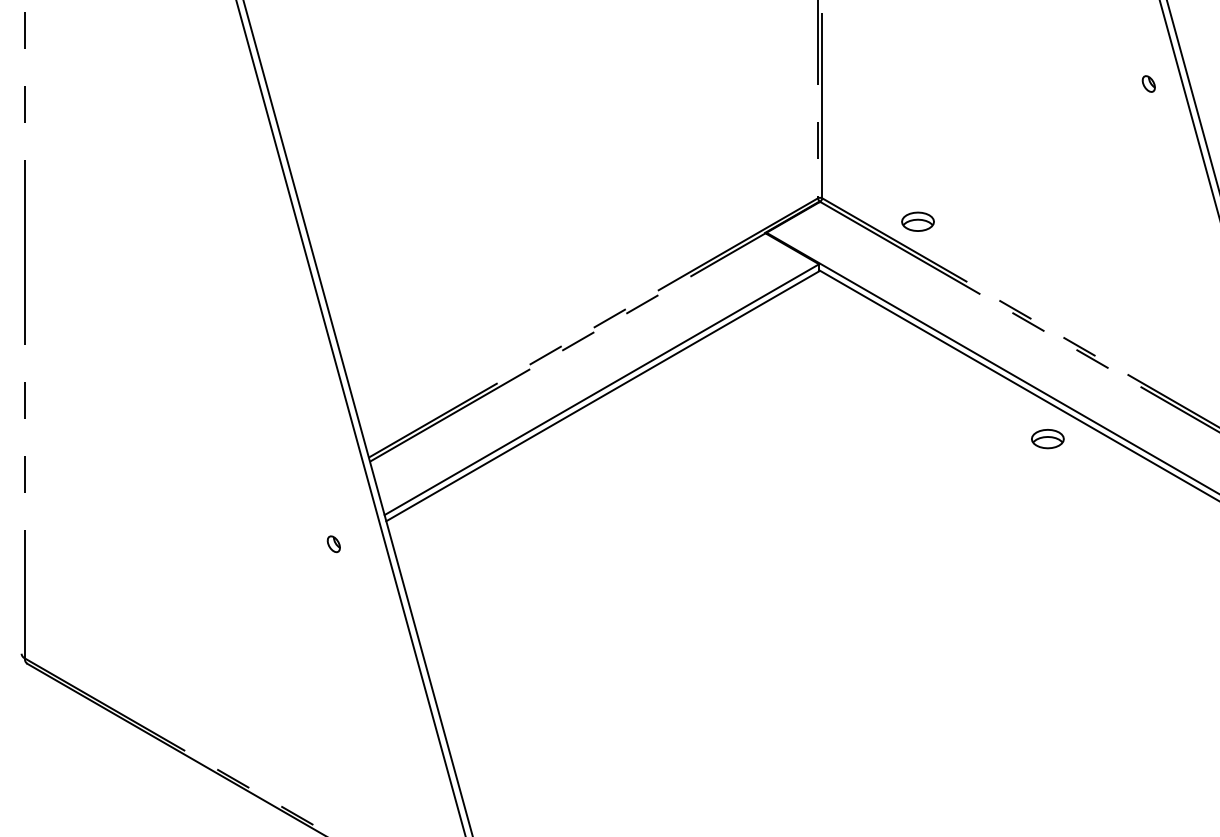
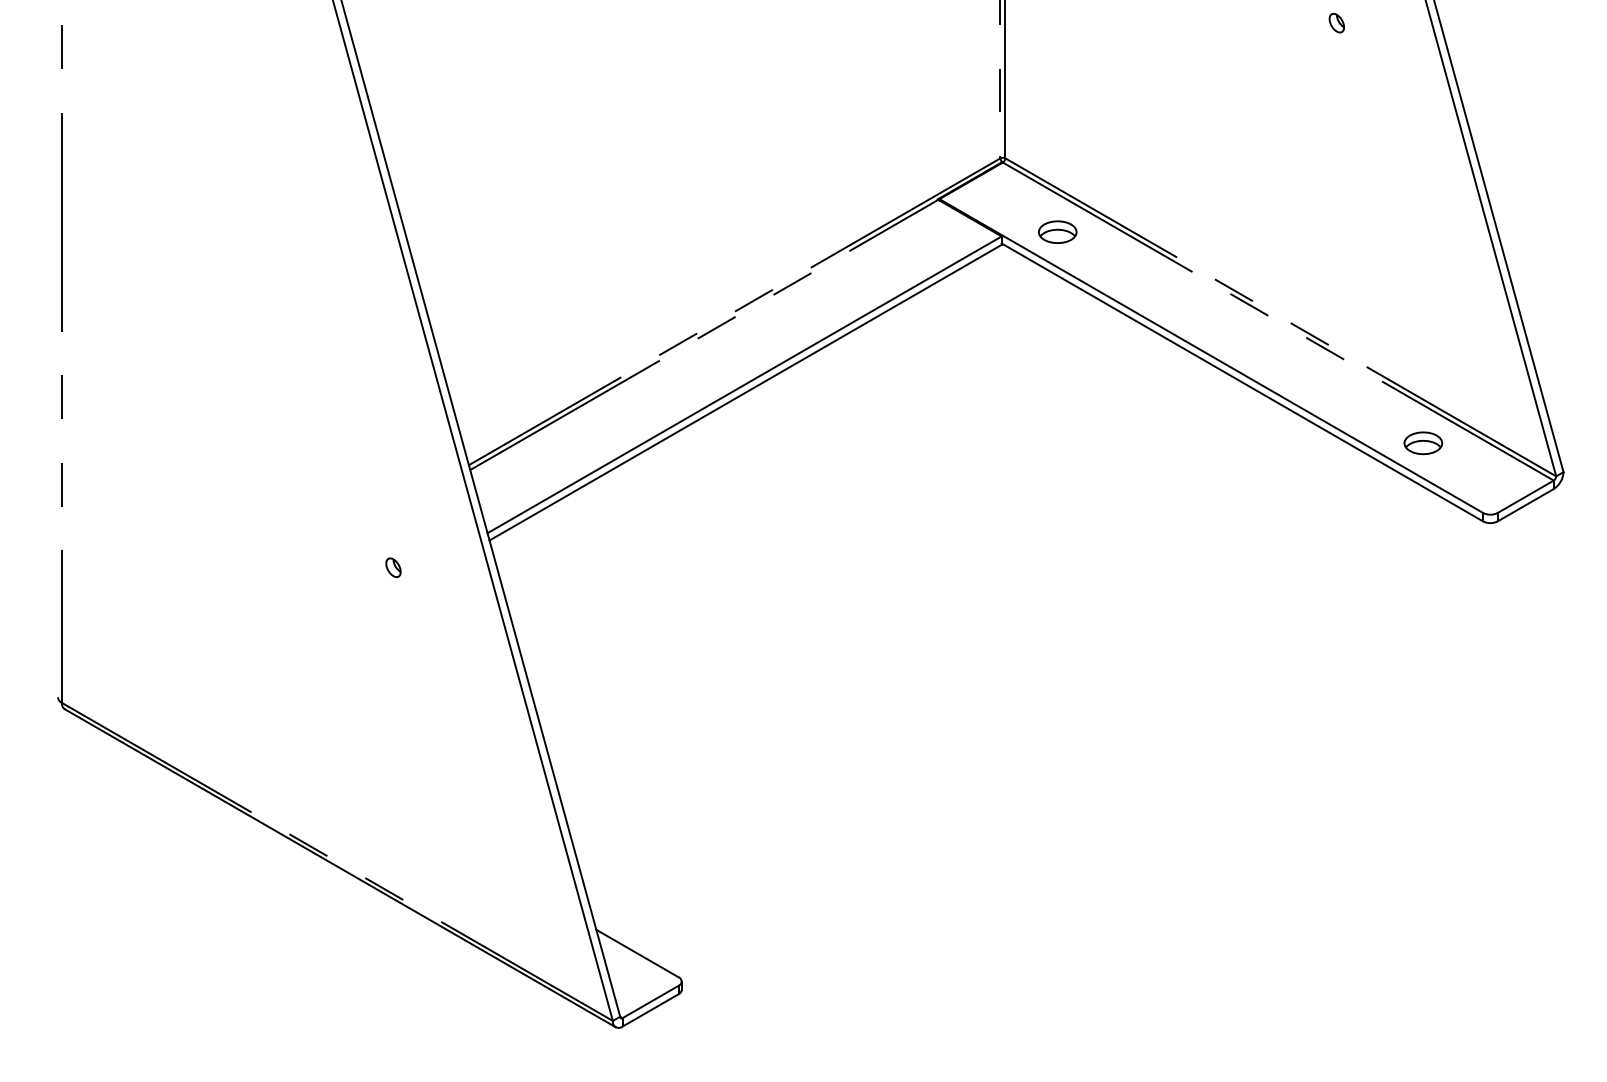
part: (1148, 83) -> (1336, 22), moved
part: (917, 221) -> (1057, 231), moved
part: (1047, 439) -> (1423, 443), moved
part: (333, 544) -> (393, 567), moved

